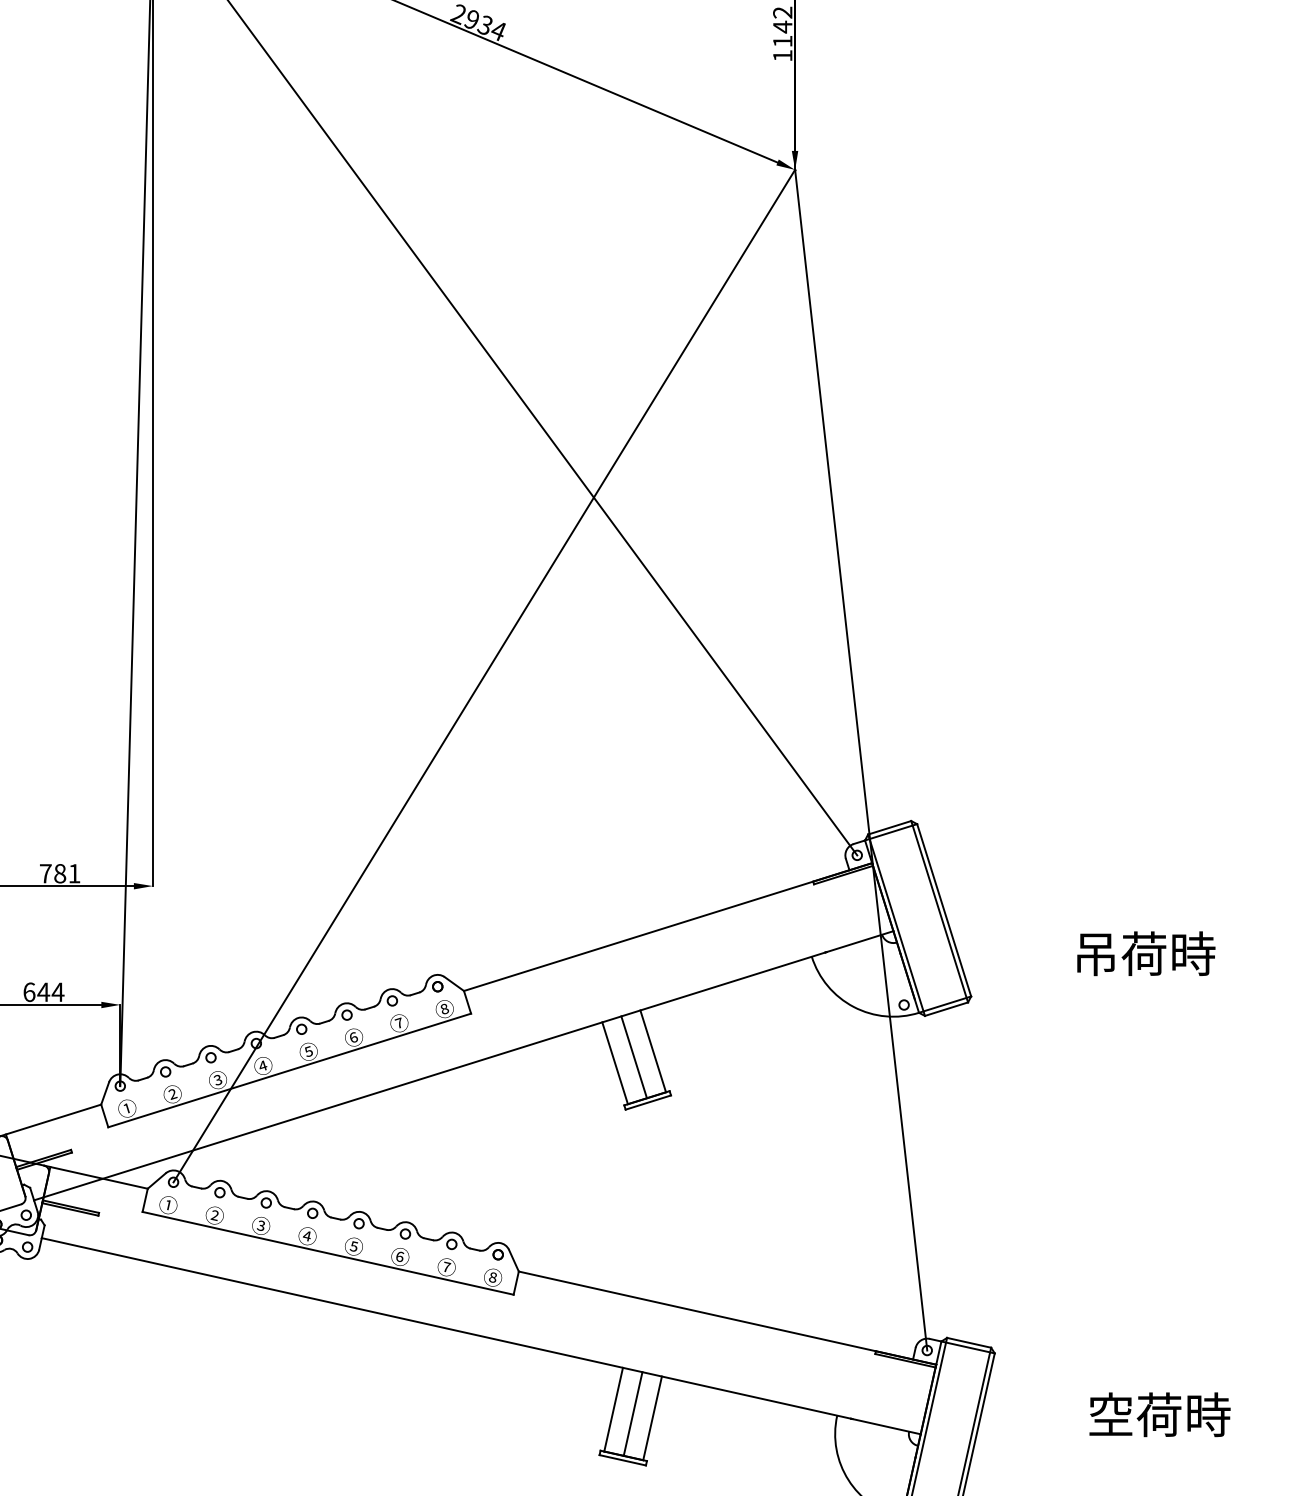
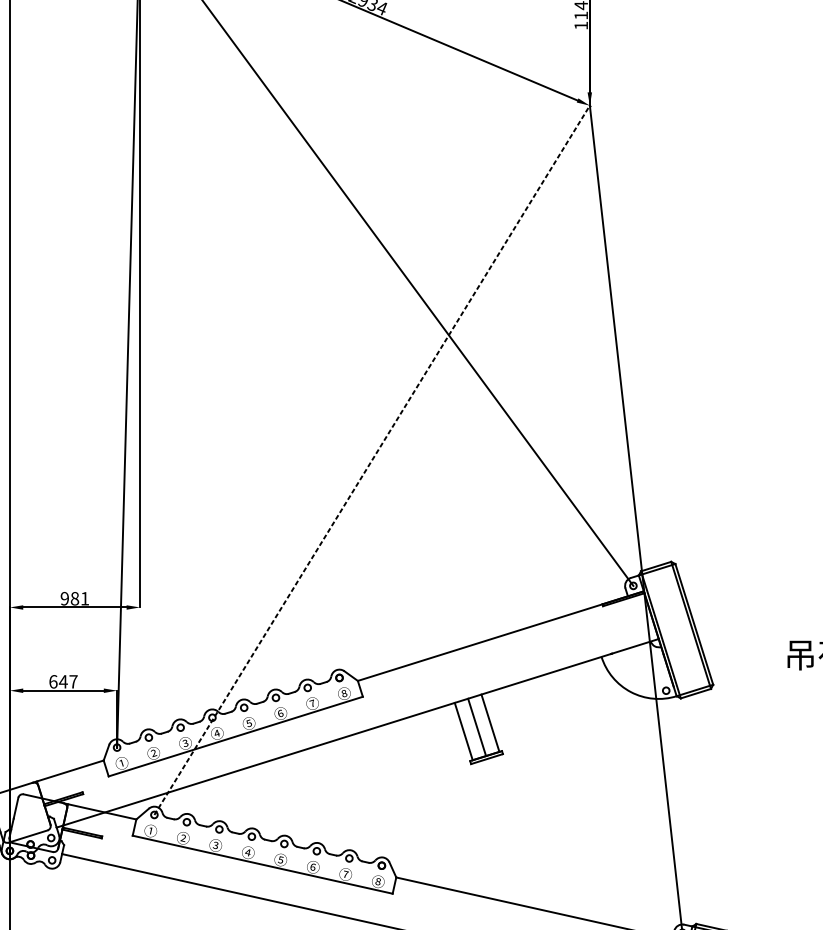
line: (484, 675) -> (372, 459), solid -> dashed
text: (45, 873) -> (64, 598), 781 -> 981
text: (57, 991) -> (73, 681), 644 -> 647

